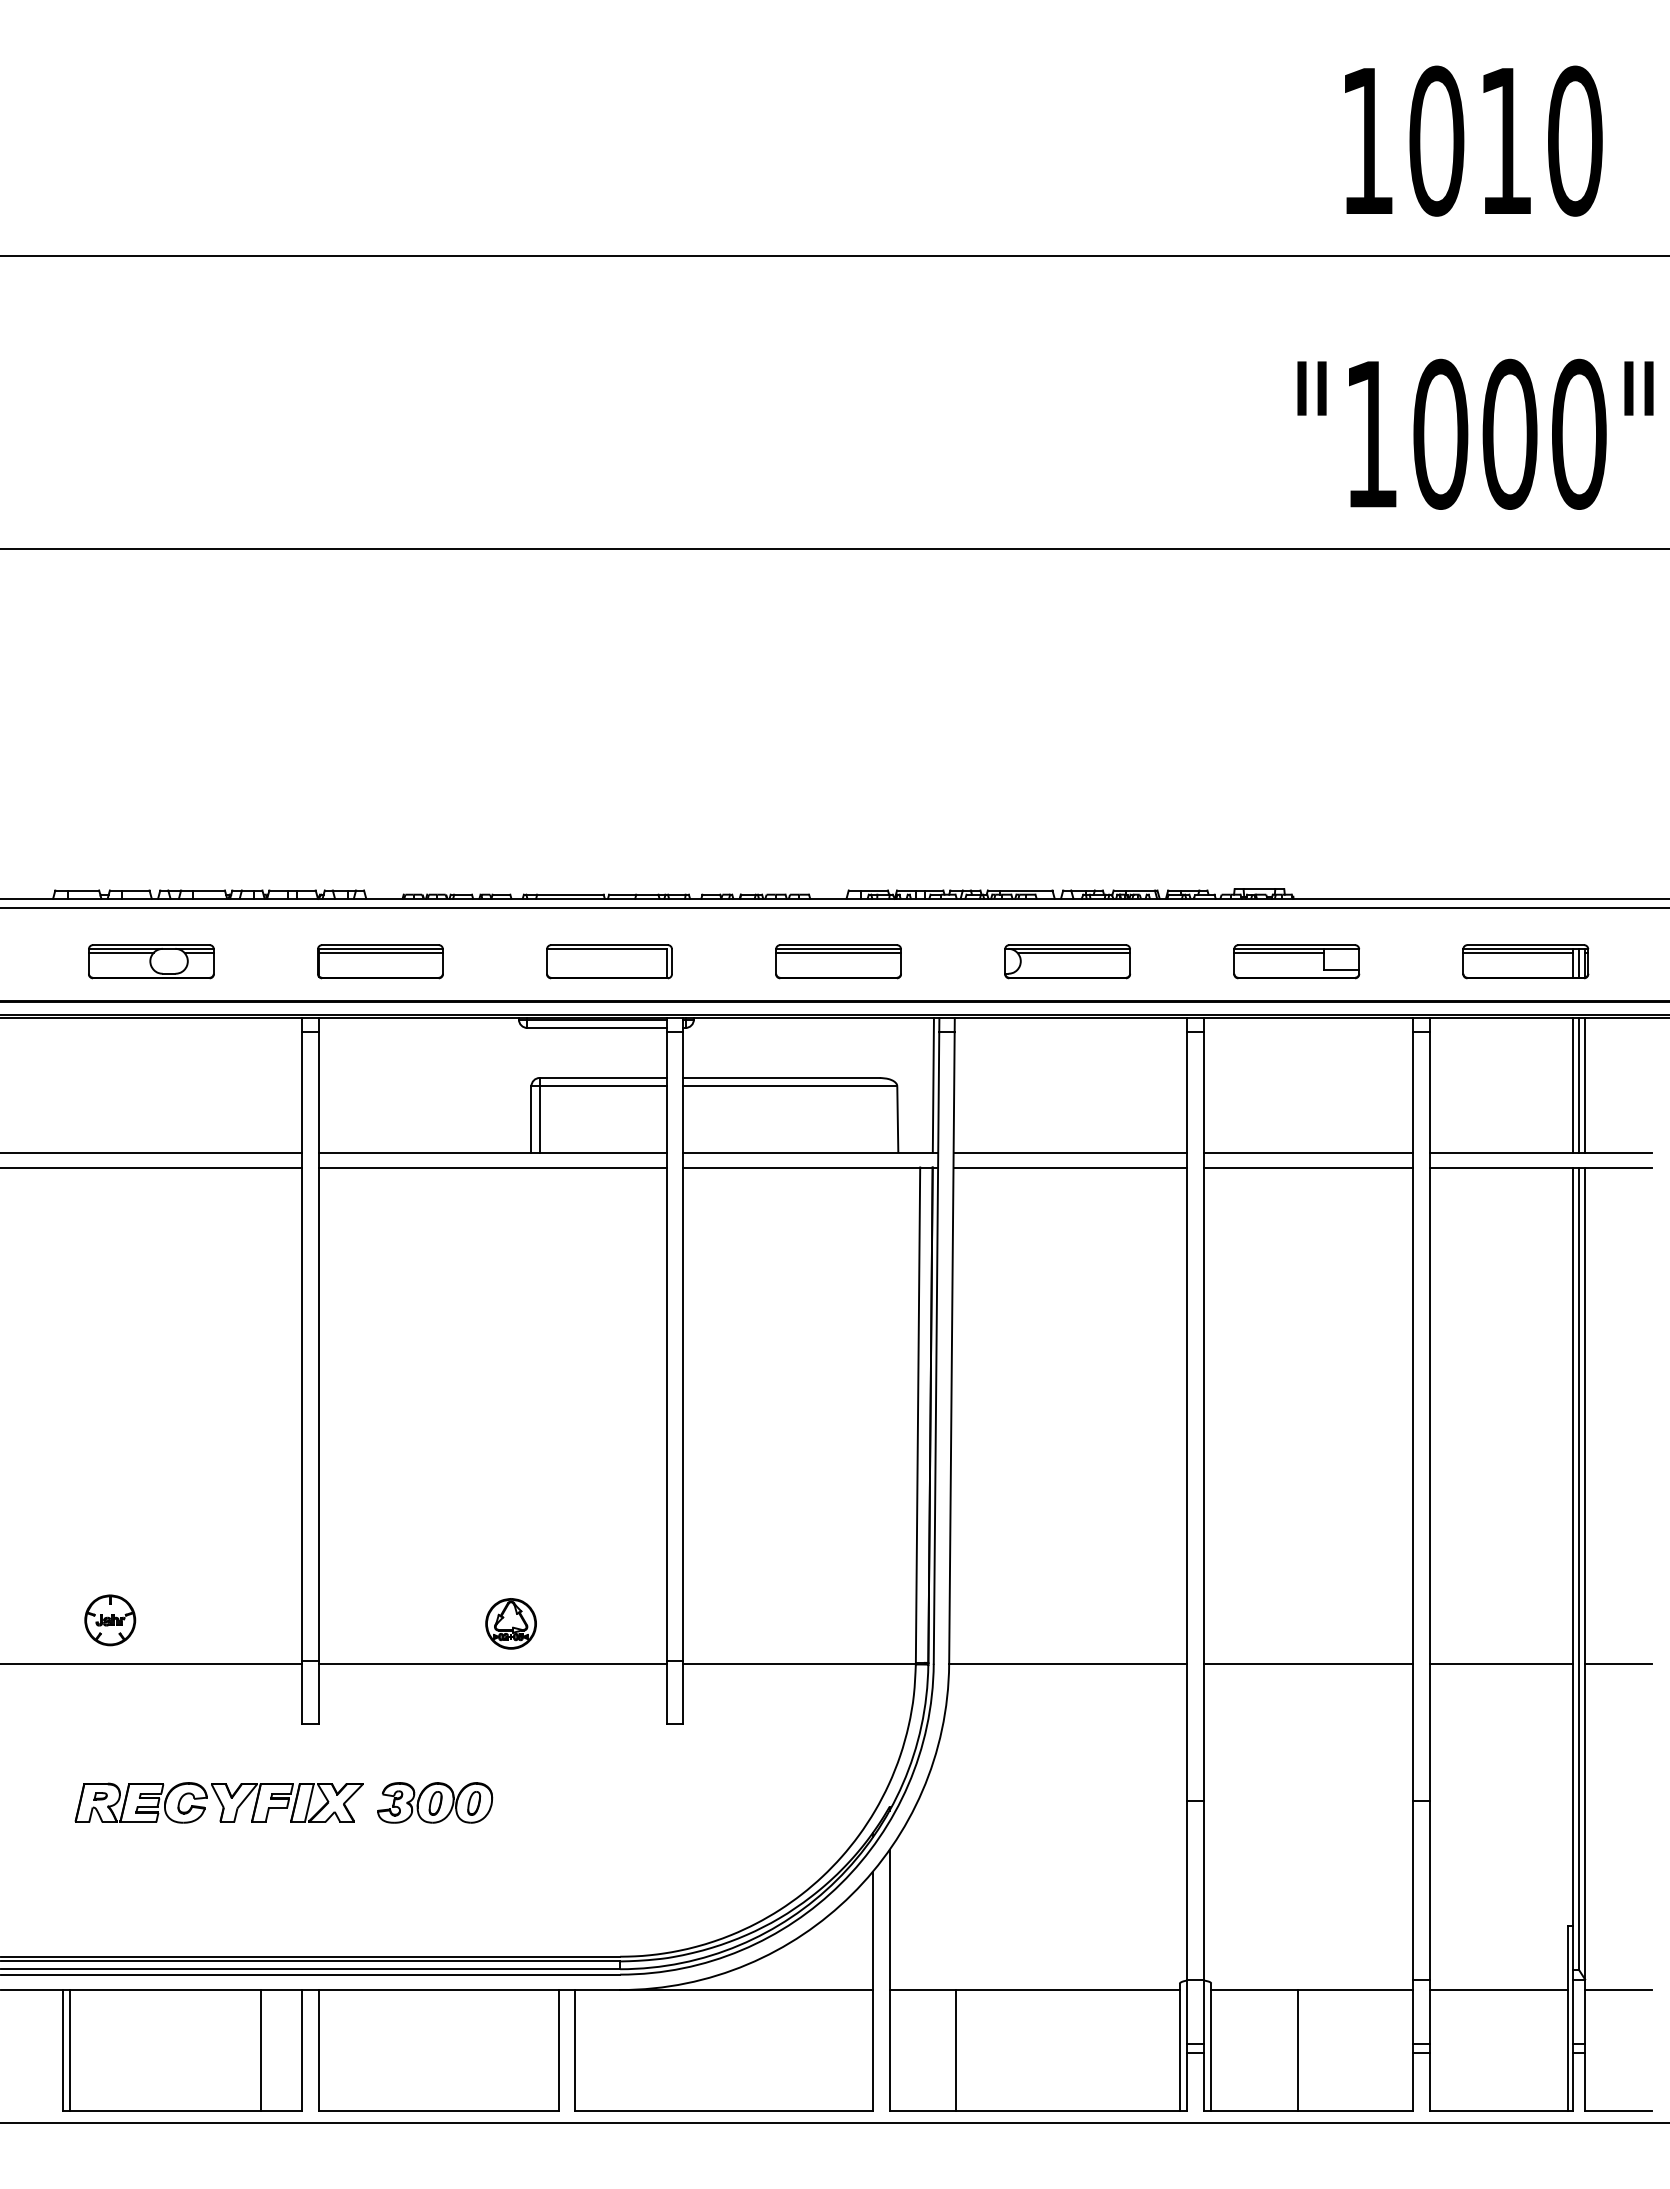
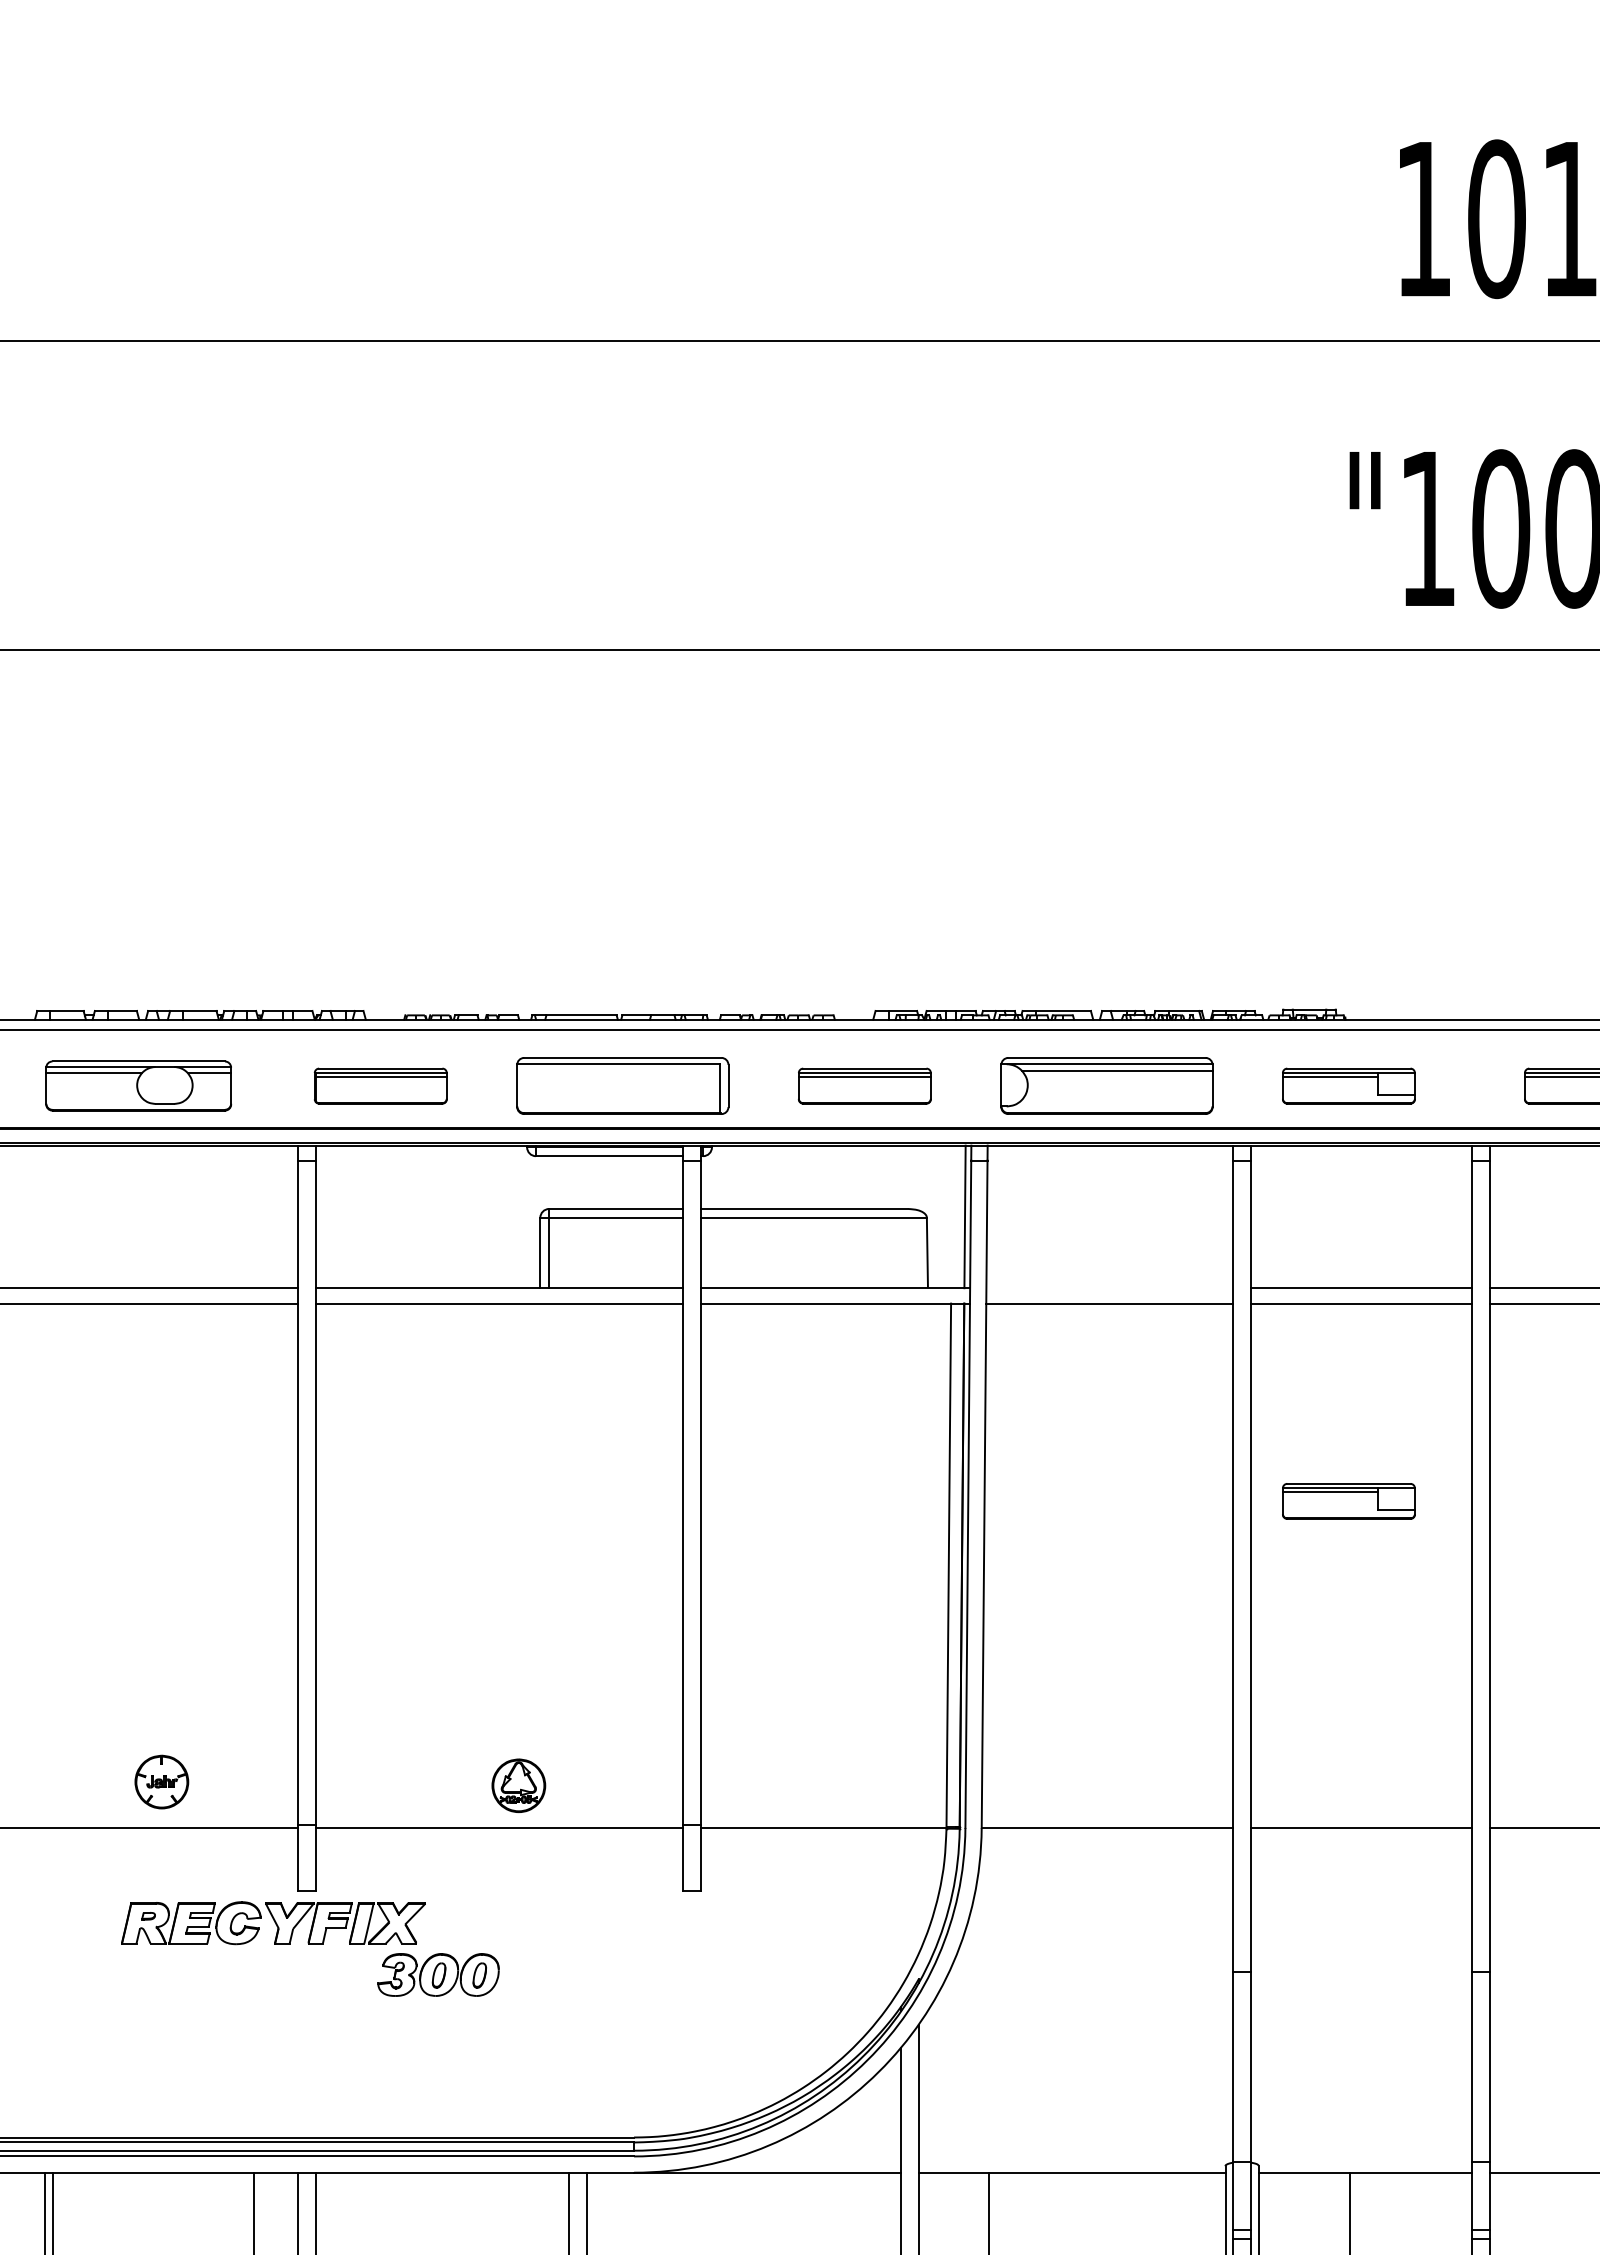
part: (151, 961) -> (138, 1085), size x1.4
part: (609, 961) -> (622, 1085), size x1.6
part: (1067, 961) -> (1106, 1085), size x1.6
line: (1070, 1152) -> (1109, 1287), removed
part: (1296, 1354) -> (1348, 1501), added
part: (110, 1620) -> (162, 1782), moved
part: (218, 1802) -> (273, 1922), moved

